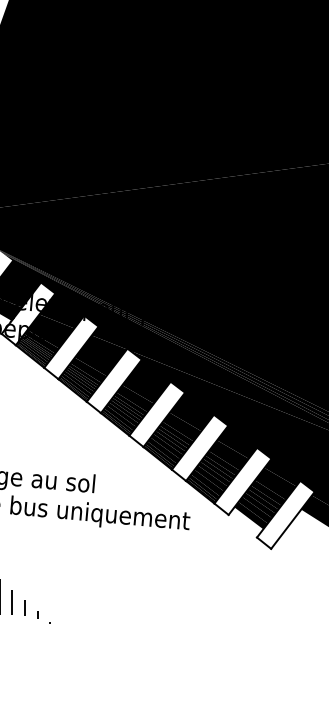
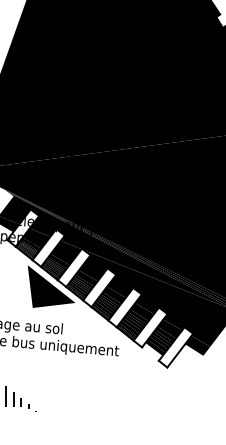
fill: (76, 412) -> (51, 286), added

